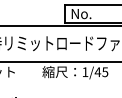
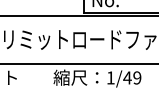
text: (105, 71) -> (137, 77), 1/45 -> 1/49

